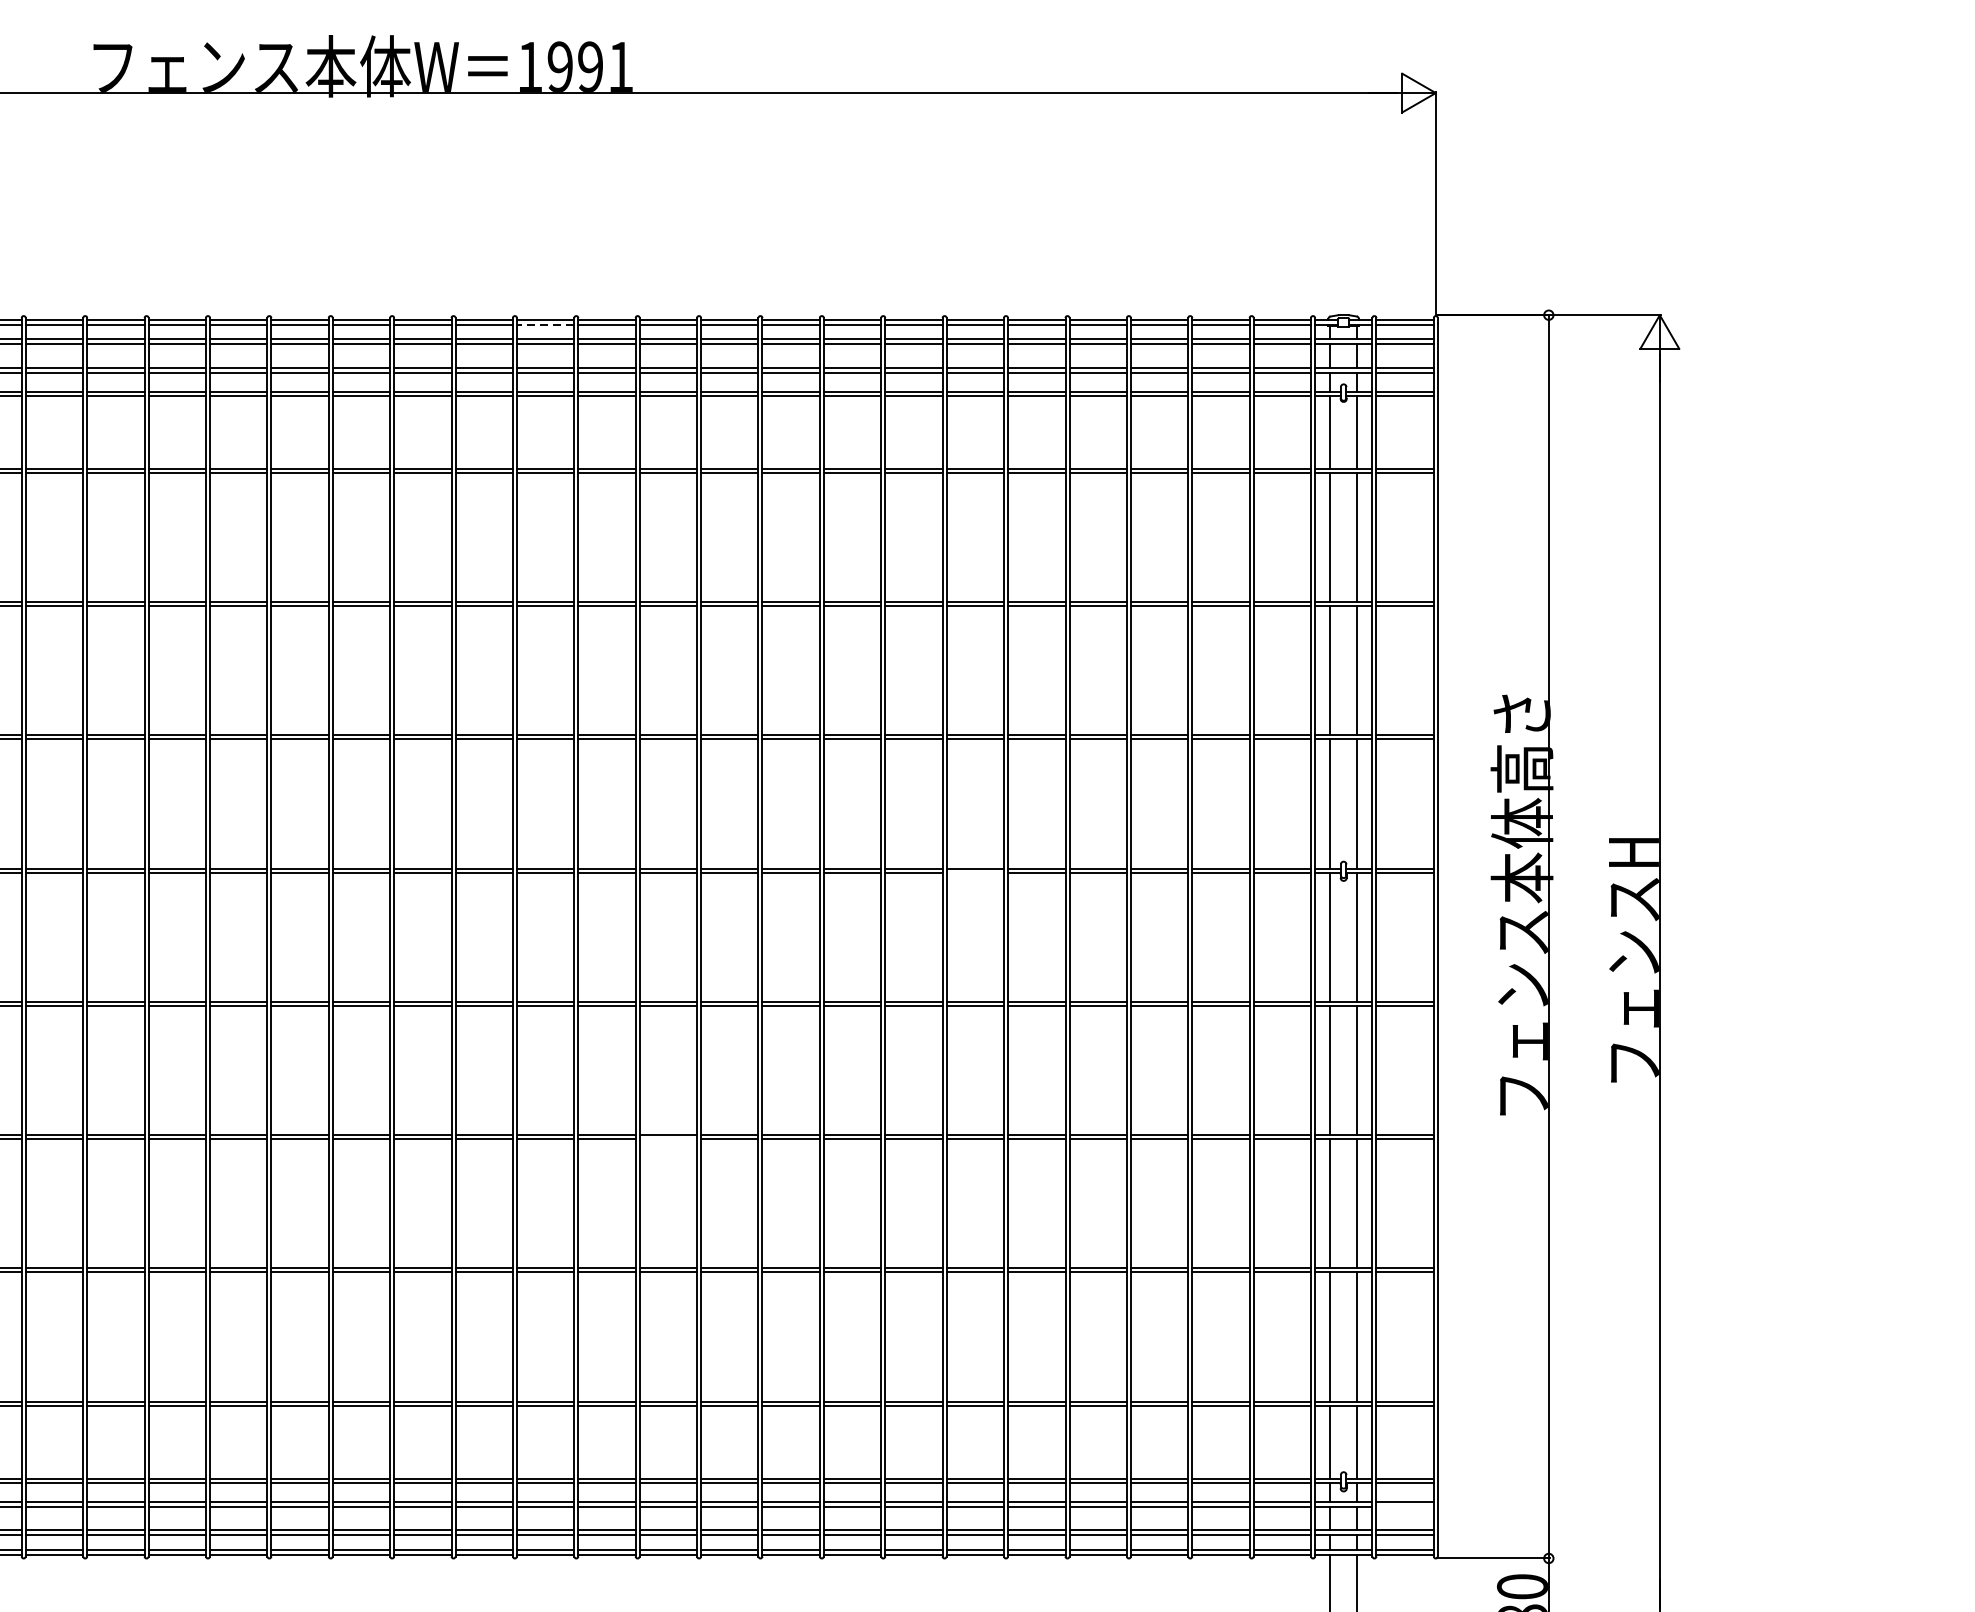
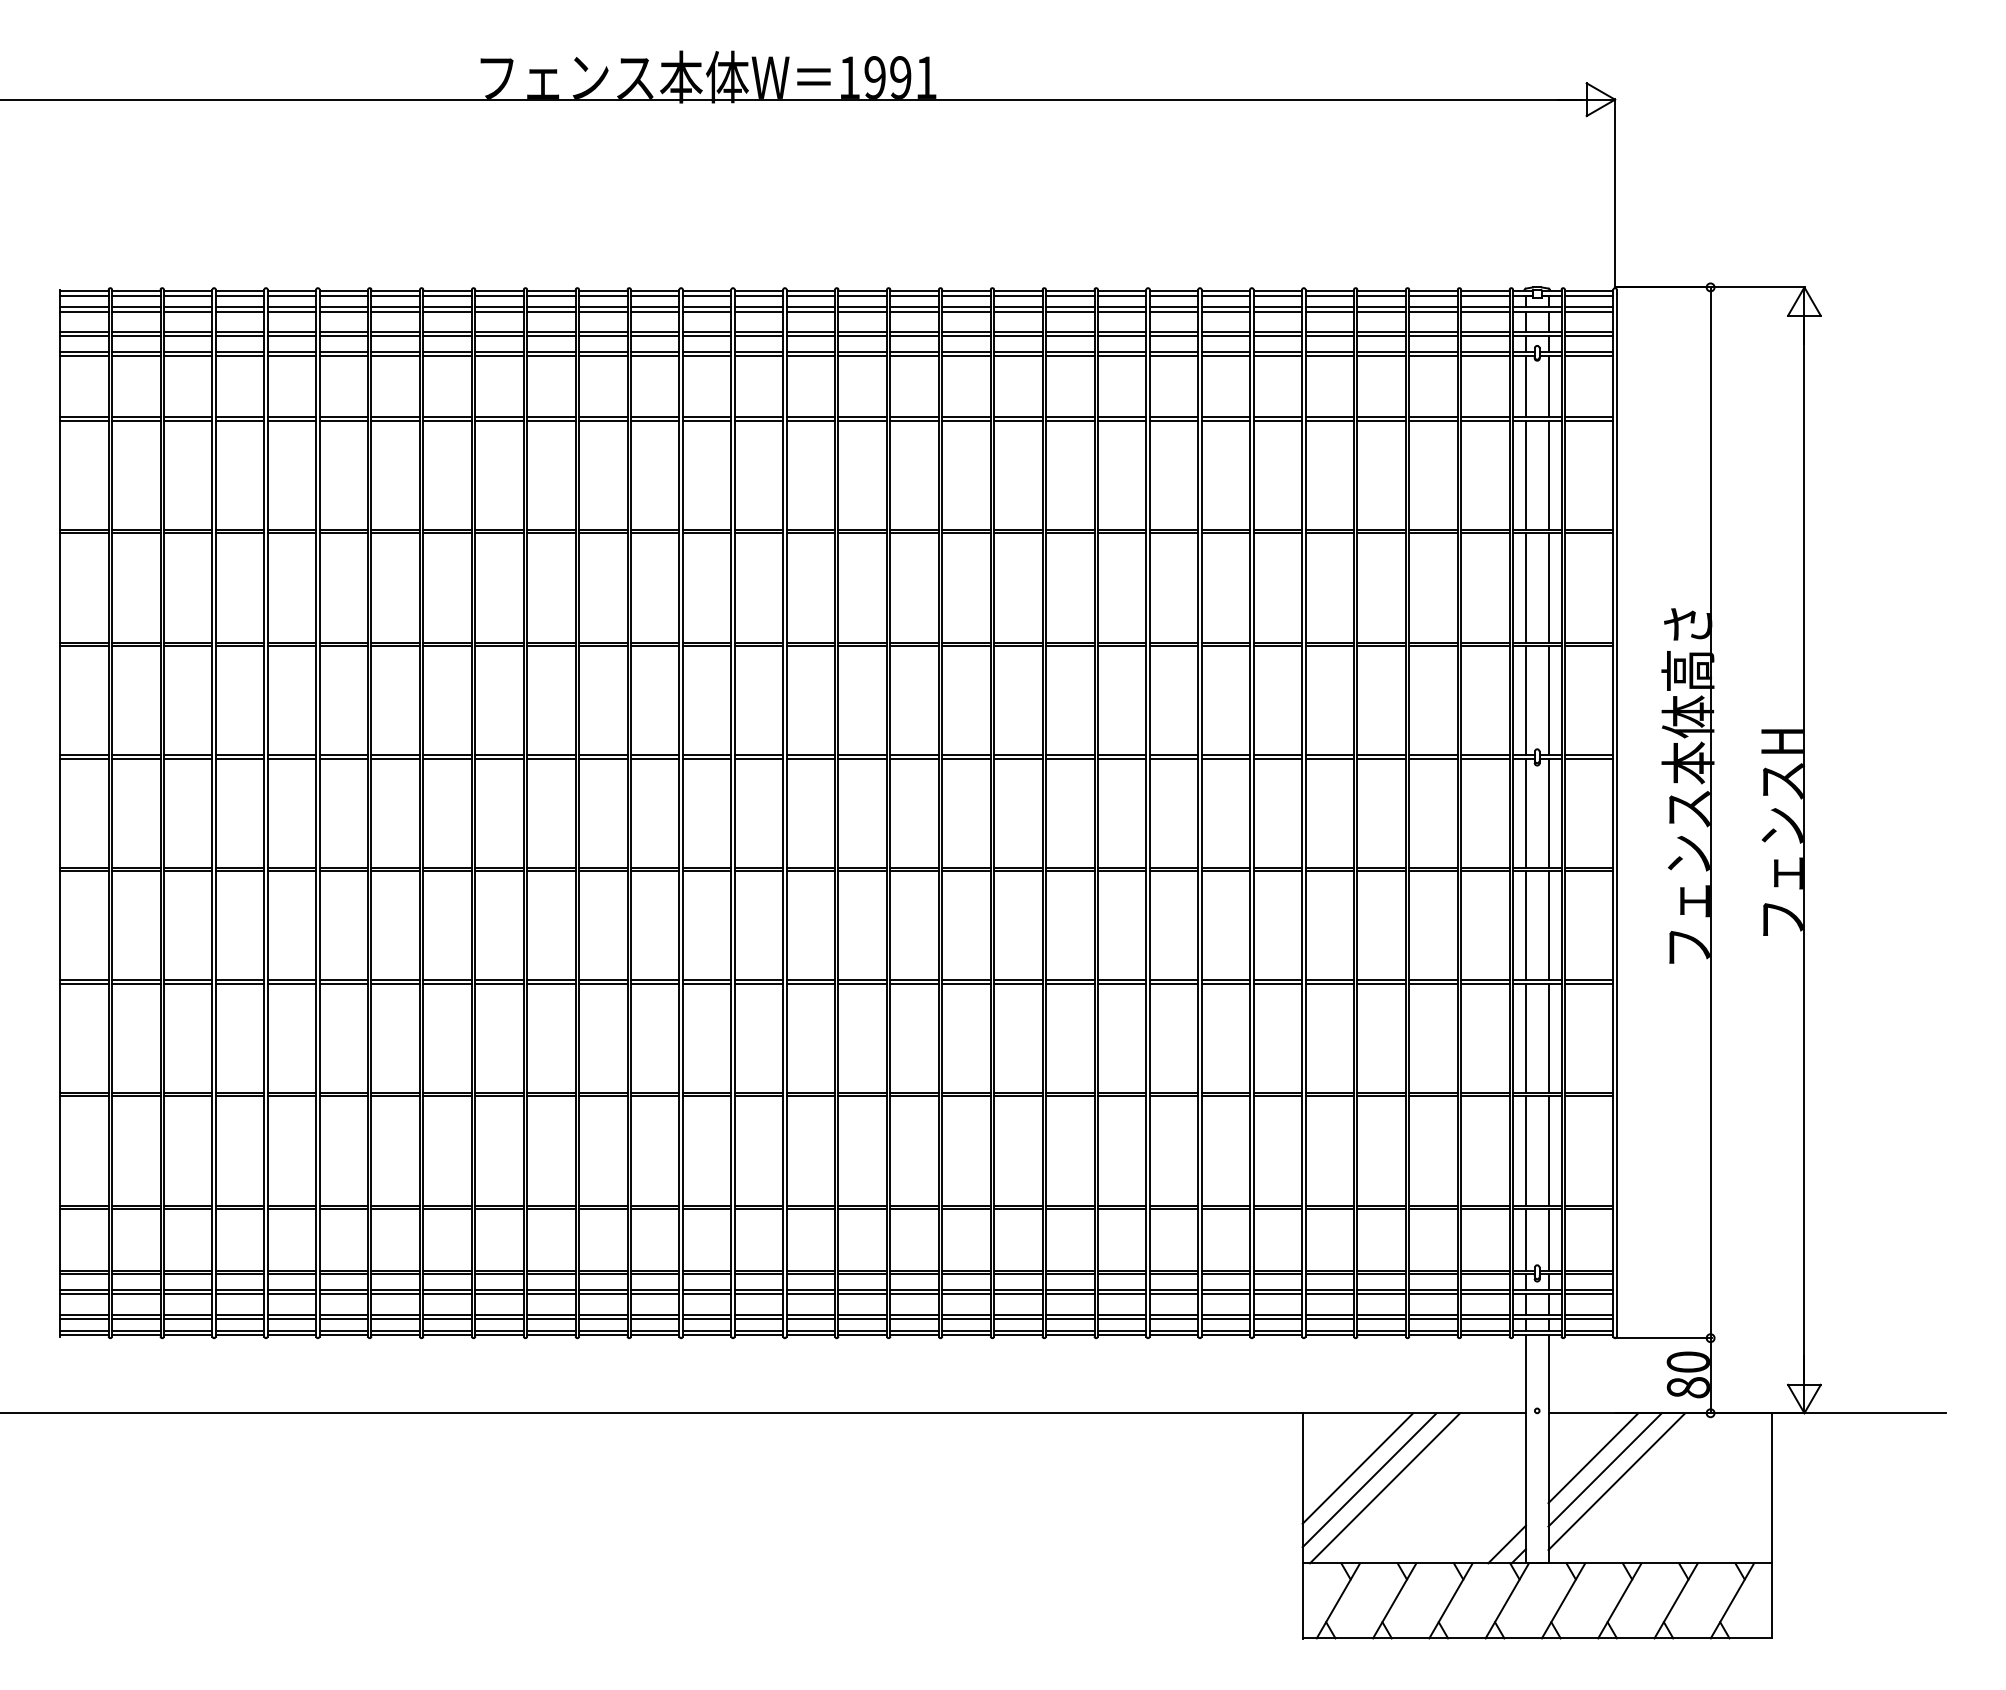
line: (545, 324) -> (862, 295), dashed -> solid
line: (974, 872) -> (1225, 758), added
line: (668, 1138) -> (966, 983), added
line: (1404, 1506) -> (1588, 1294), added

